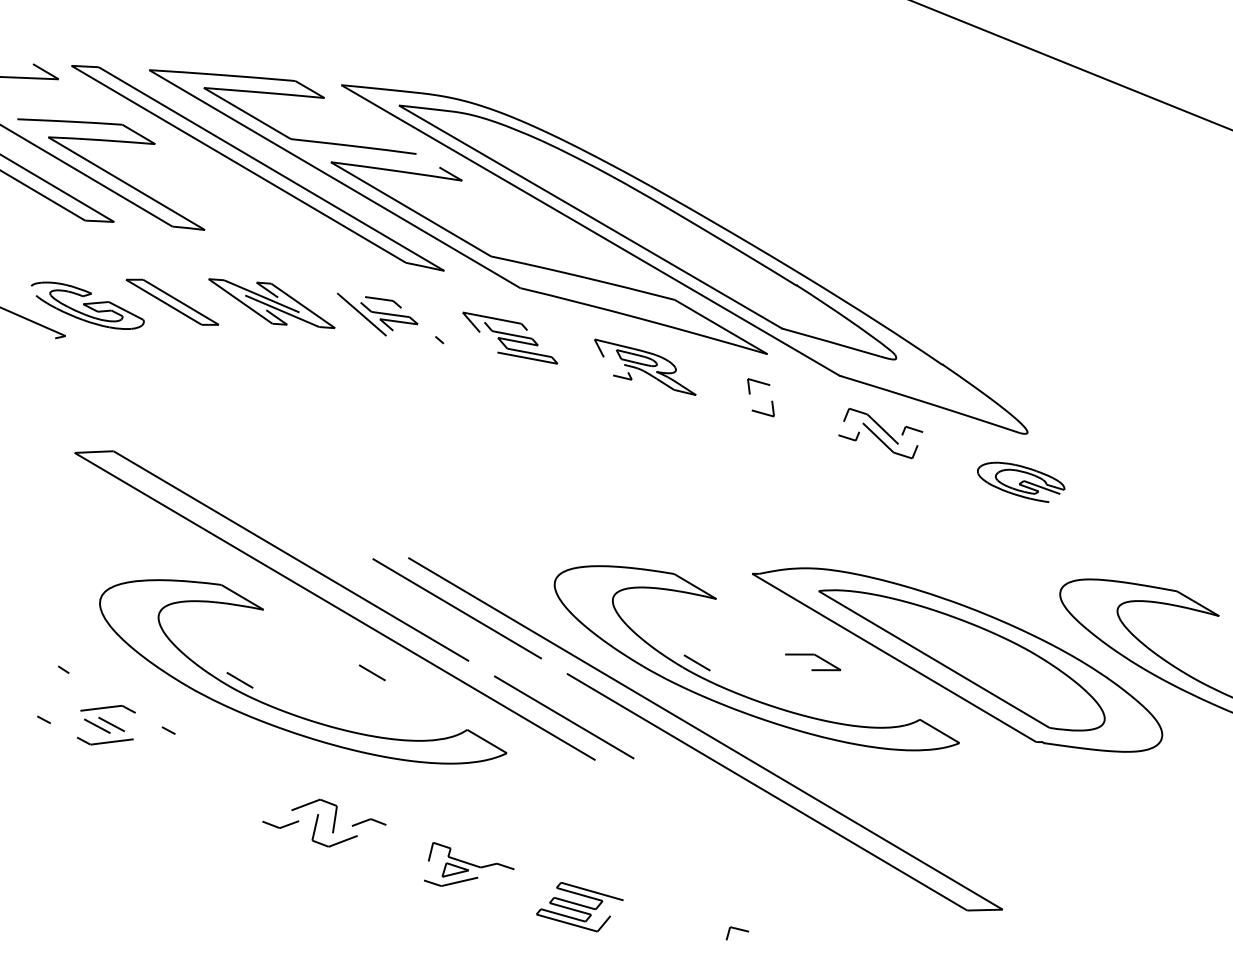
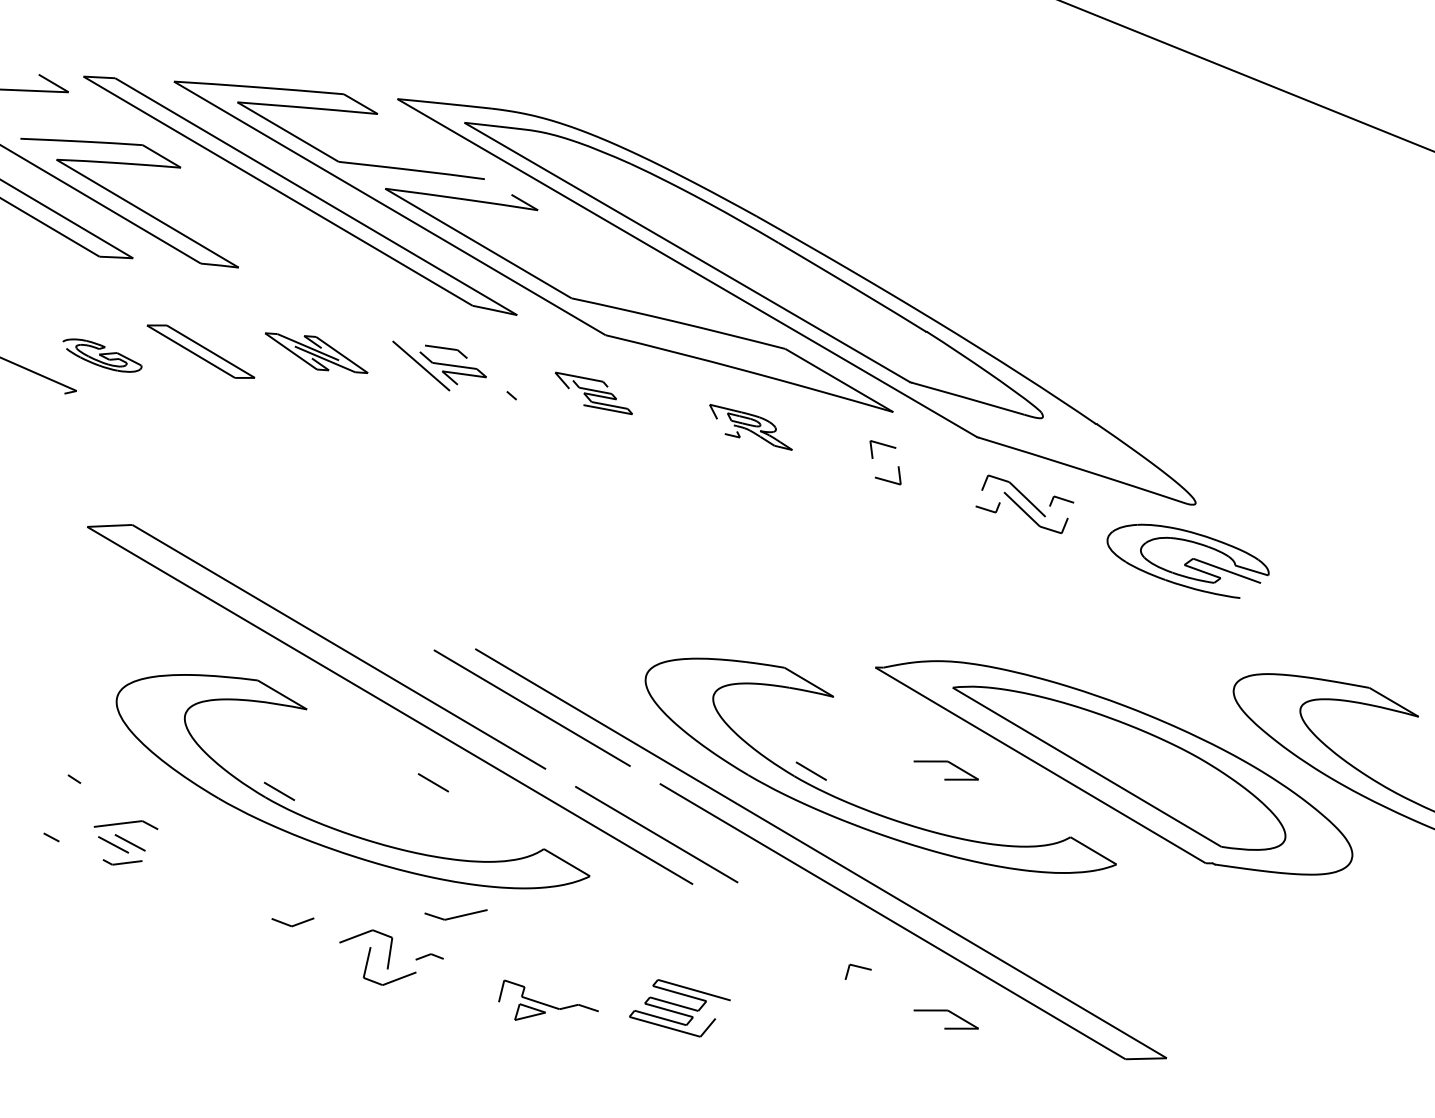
part: (271, 302) -> (316, 352), size x0.7
part: (87, 305) -> (102, 355), size x0.6
part: (509, 338) -> (593, 393), size x0.7
part: (644, 367) -> (750, 427), size x0.7
part: (1021, 481) -> (1188, 560), size x1.6
line: (168, 730) -> (196, 849), removed
part: (105, 741) -> (122, 862), size x0.6
part: (368, 822) -> (429, 956), size x0.7
part: (280, 824) -> (292, 922), moved
part: (816, 871) -> (950, 1013), added
part: (450, 881) -> (455, 914), moved
part: (579, 907) -> (679, 1008), moved
part: (736, 933) -> (857, 971), moved

